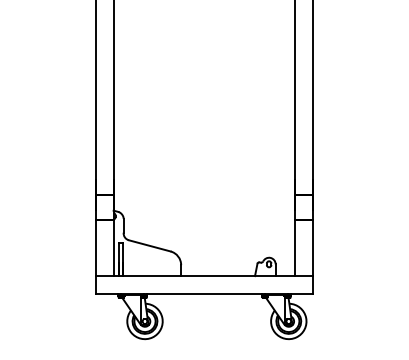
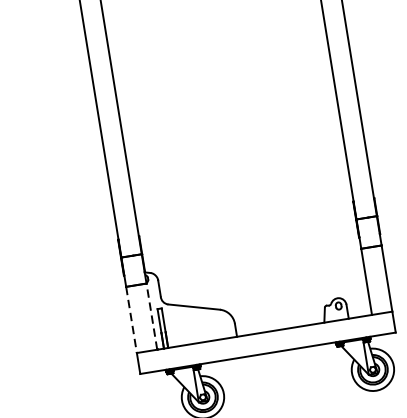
line: (96, 248) -> (131, 320), solid -> dashed
line: (113, 248) -> (151, 317), solid -> dashed

